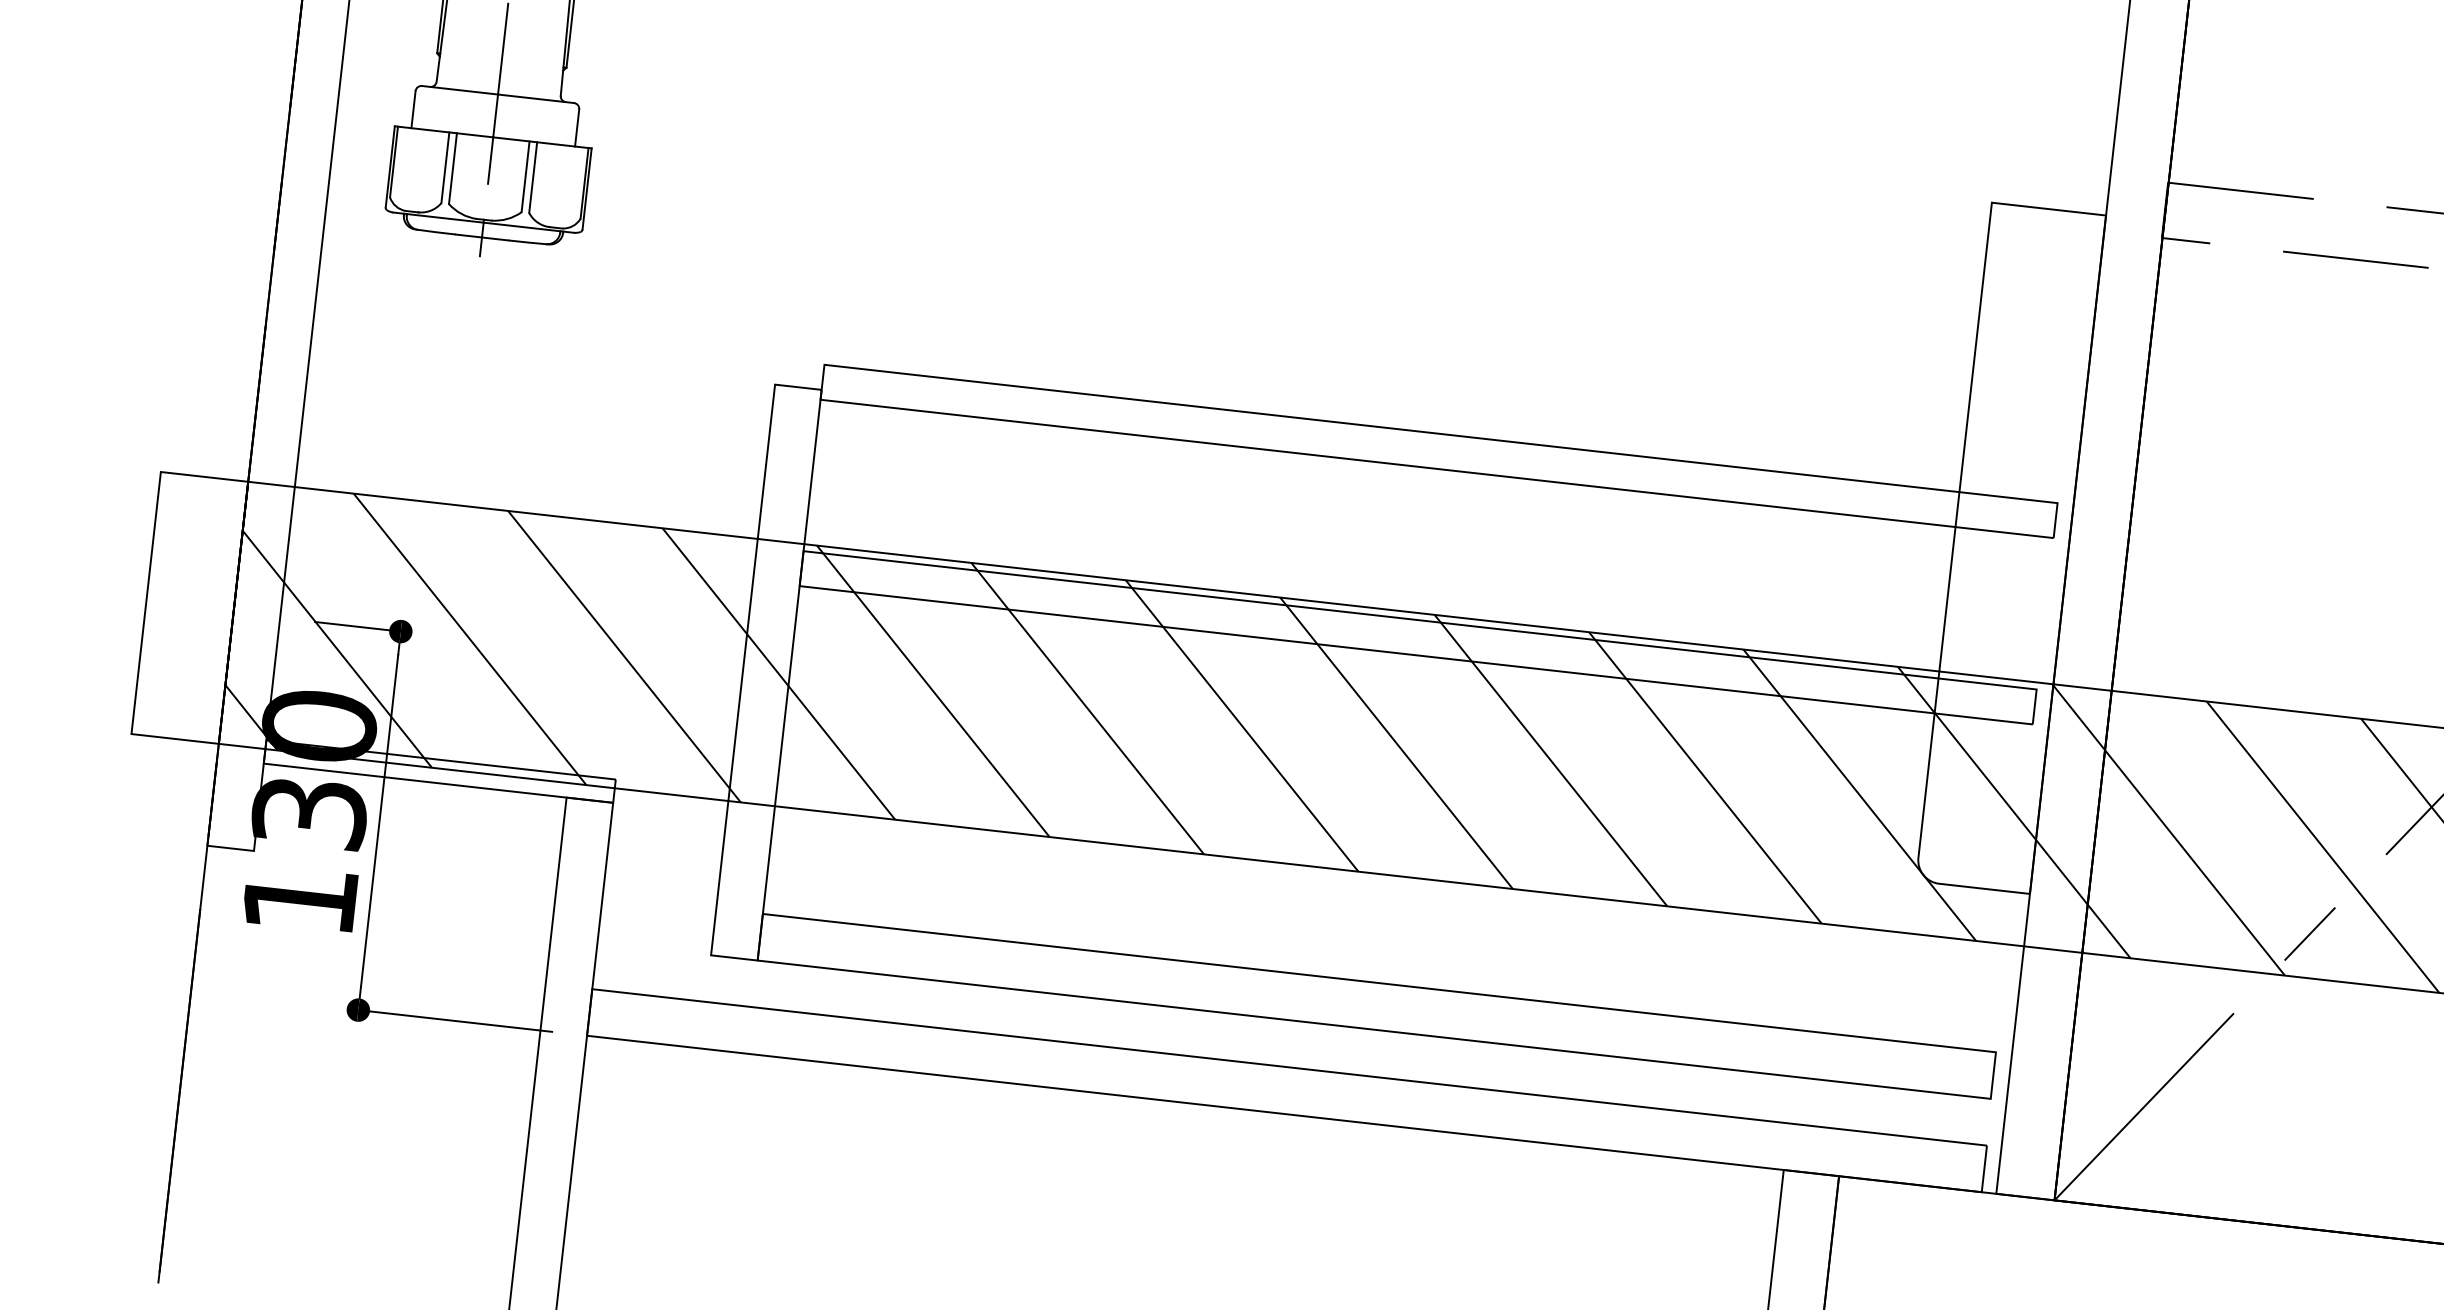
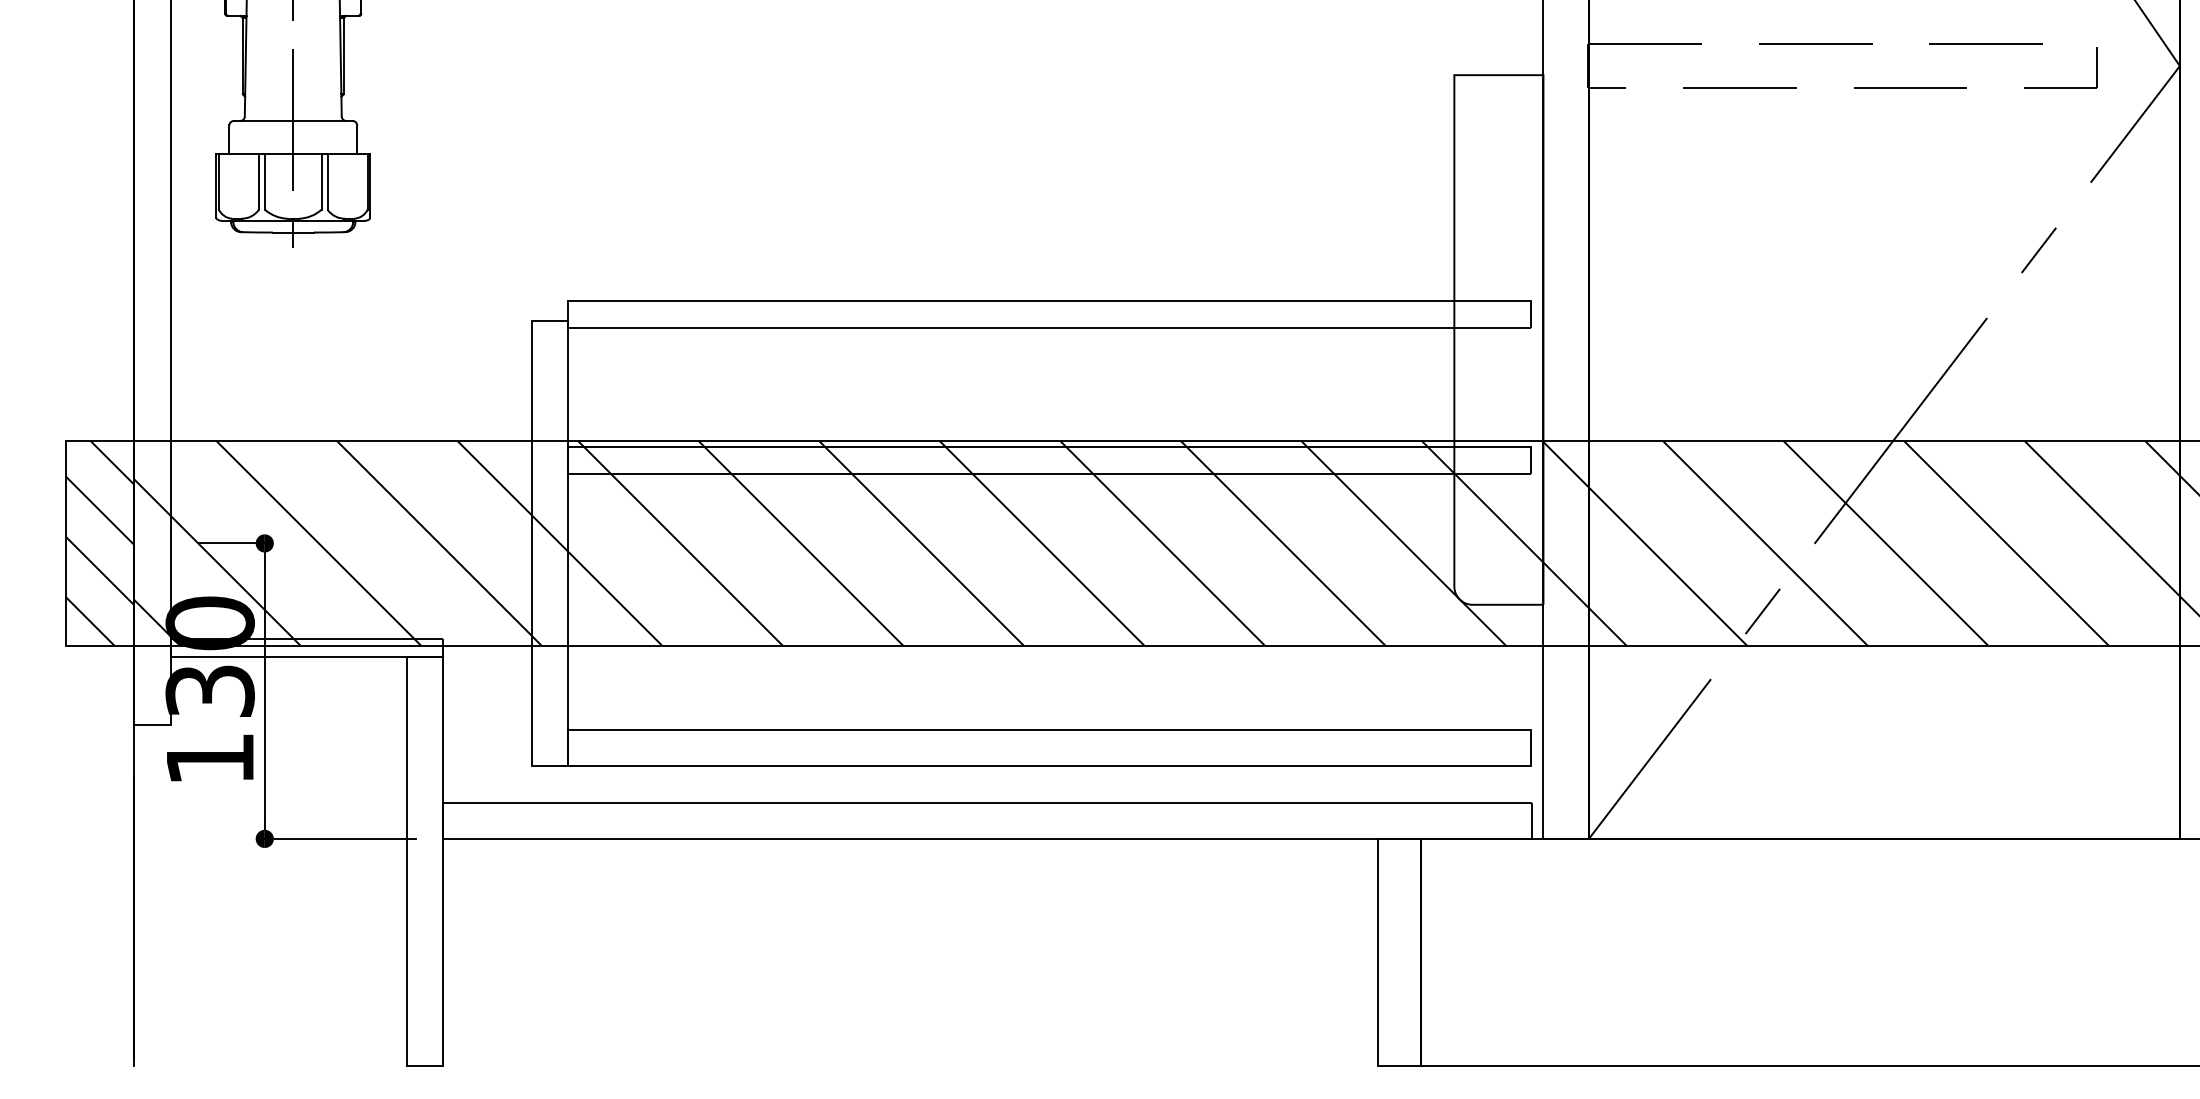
hatch: (189, 607) -> (99, 543), added

